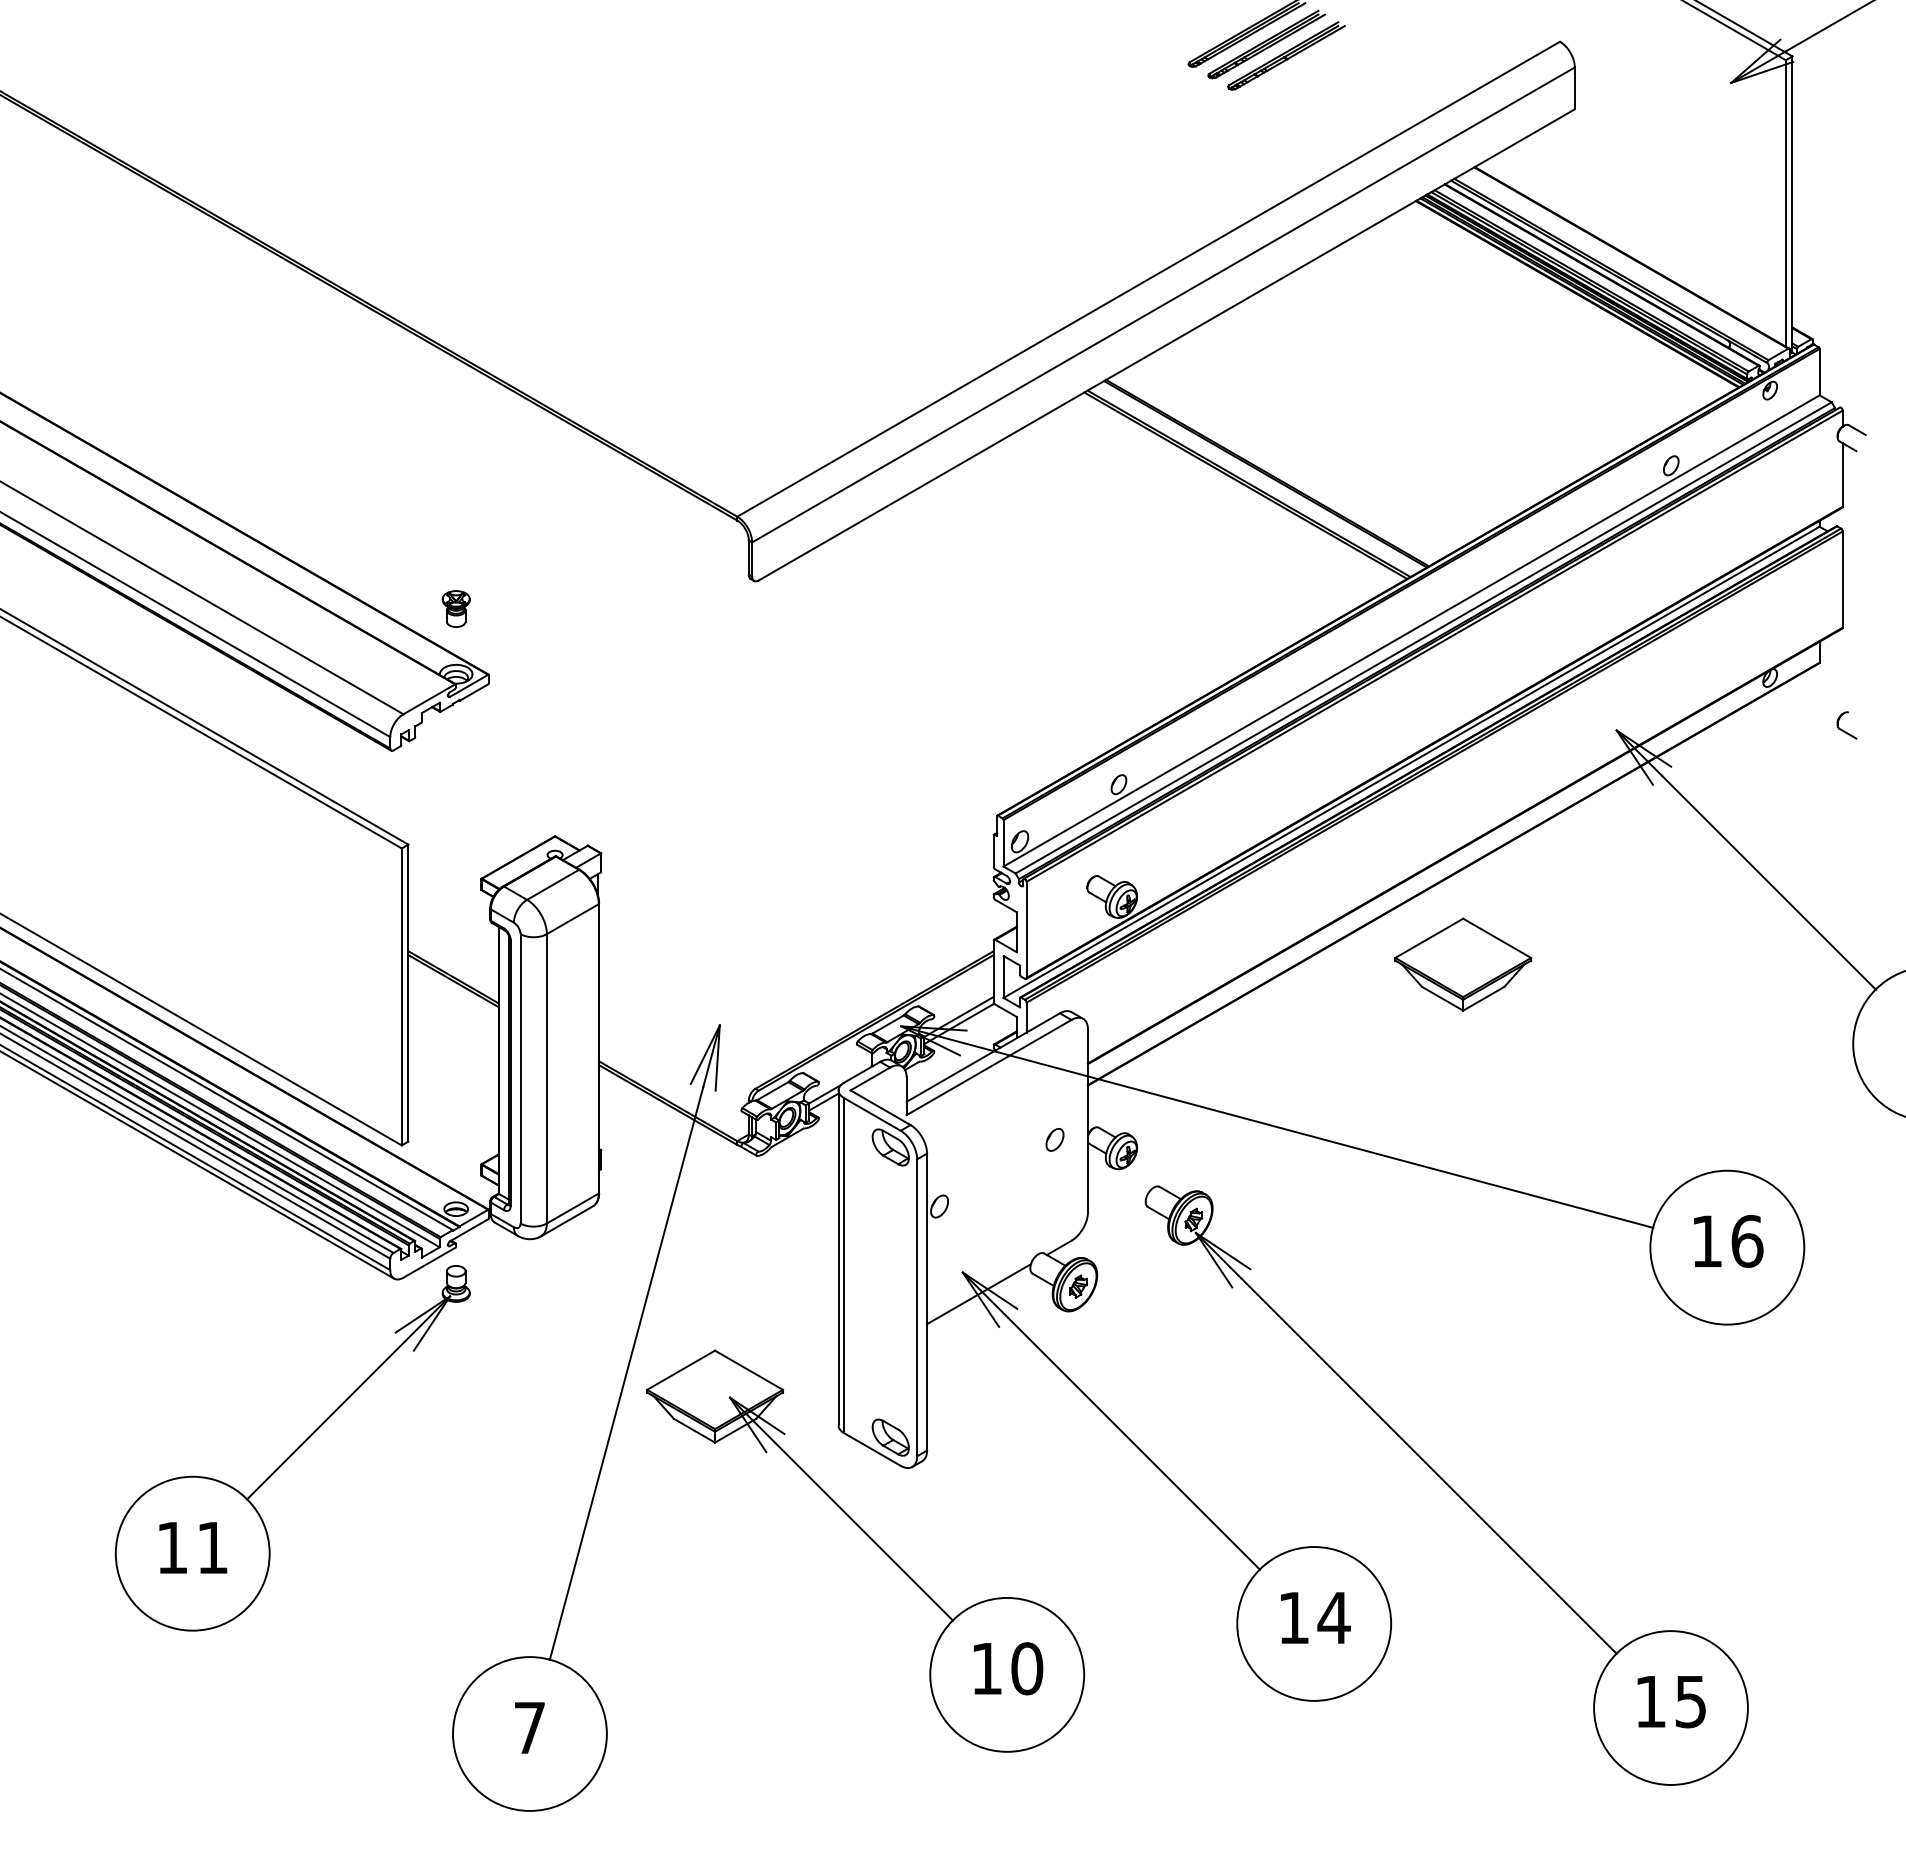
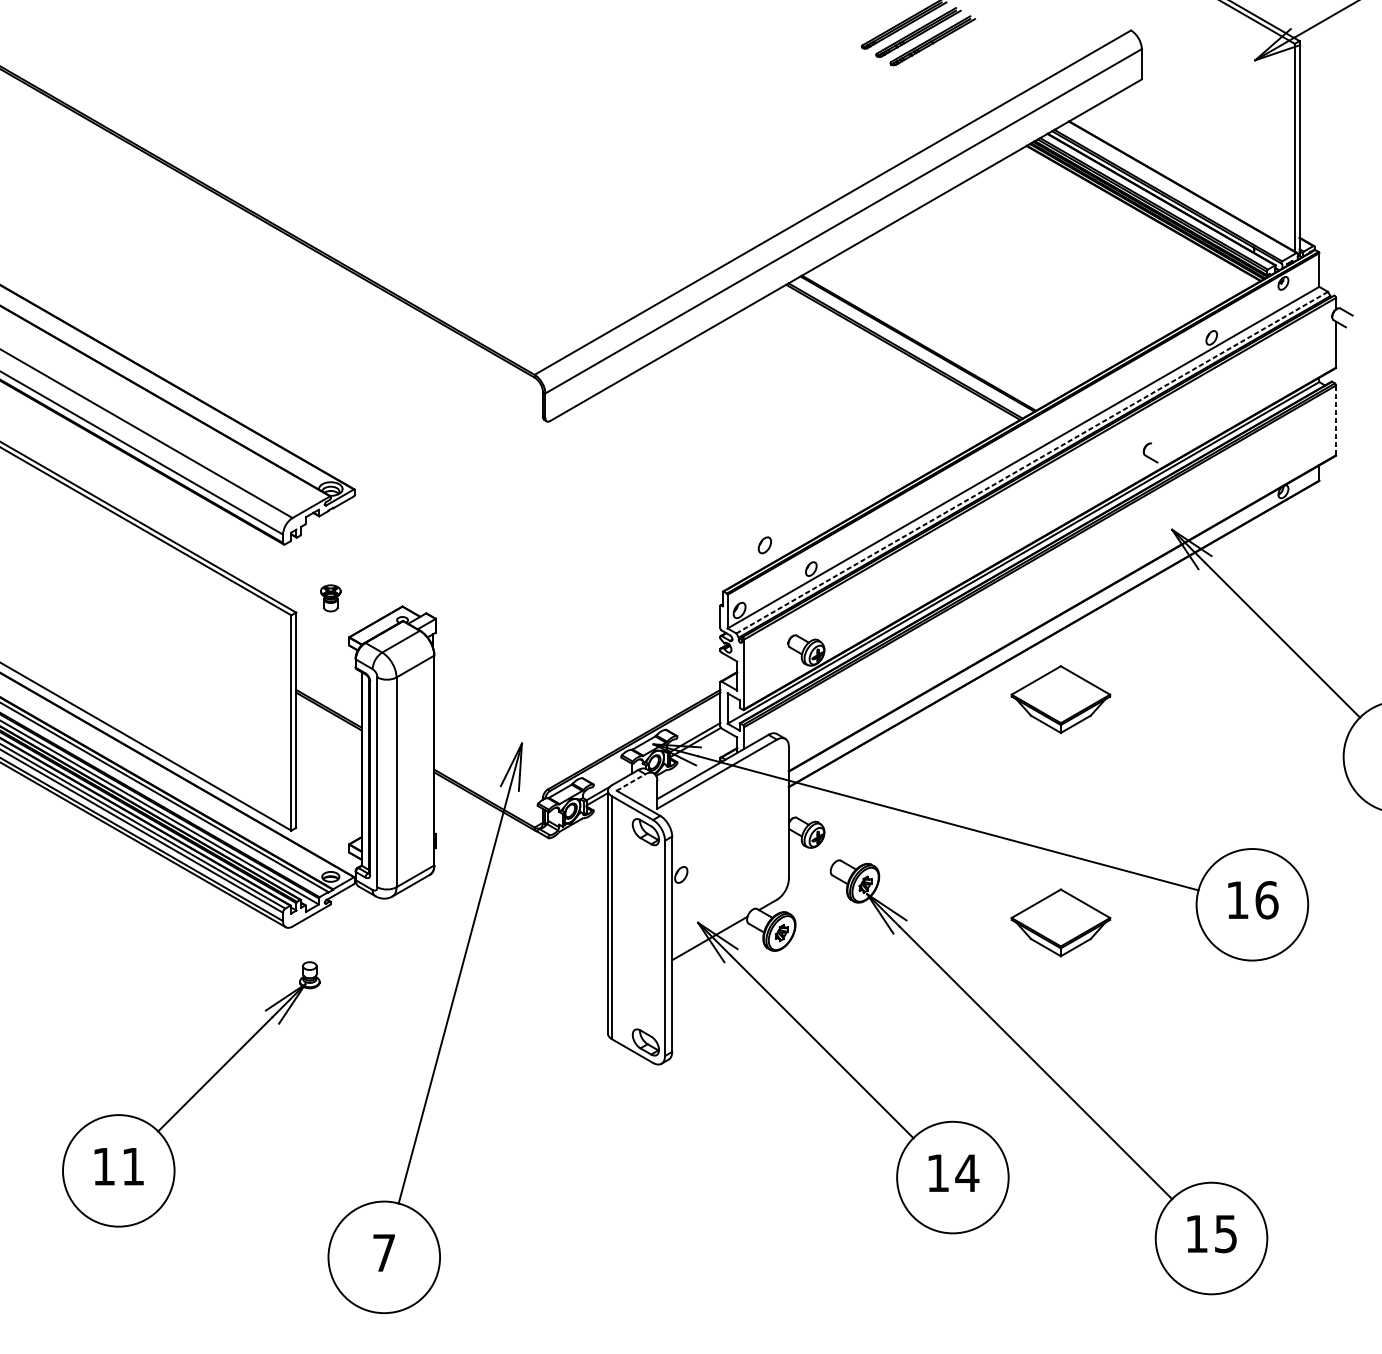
line: (1842, 579) -> (1335, 420), solid -> dashed
part: (455, 608) -> (330, 597), moved
line: (1424, 637) -> (1032, 462), solid -> dashed
part: (1846, 725) -> (1150, 452), moved
line: (870, 1079) -> (631, 782), solid -> dashed
part: (1054, 1139) -> (764, 545), moved
part: (1463, 1272) -> (1061, 922), added
part: (292, 1448) -> (191, 1094), moved
part: (873, 1542) -> (633, 1118), removed

